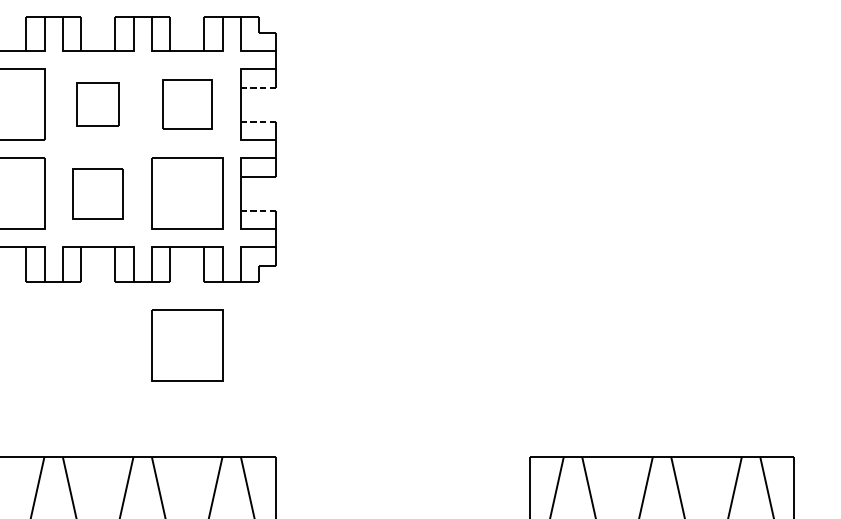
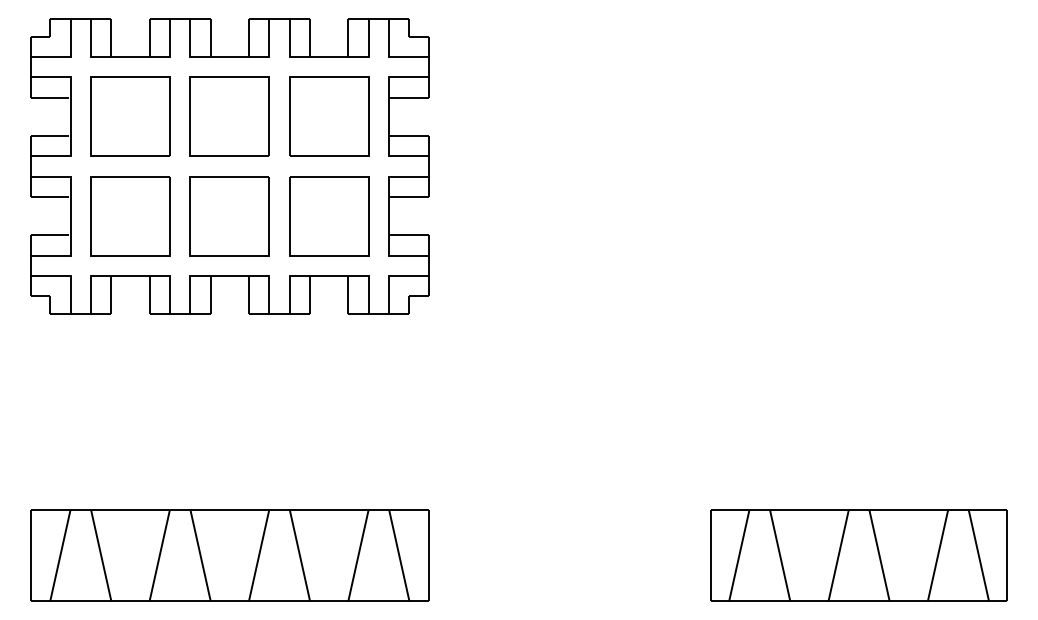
line: (258, 87) -> (408, 97), dashed -> solid
part: (97, 104) -> (229, 116), size x1.67
part: (187, 104) -> (329, 116), size x1.43
line: (258, 121) -> (408, 135), dashed -> solid
part: (97, 194) -> (229, 216), size x1.43
line: (258, 211) -> (408, 235), dashed -> solid
part: (187, 345) -> (329, 385), removed

